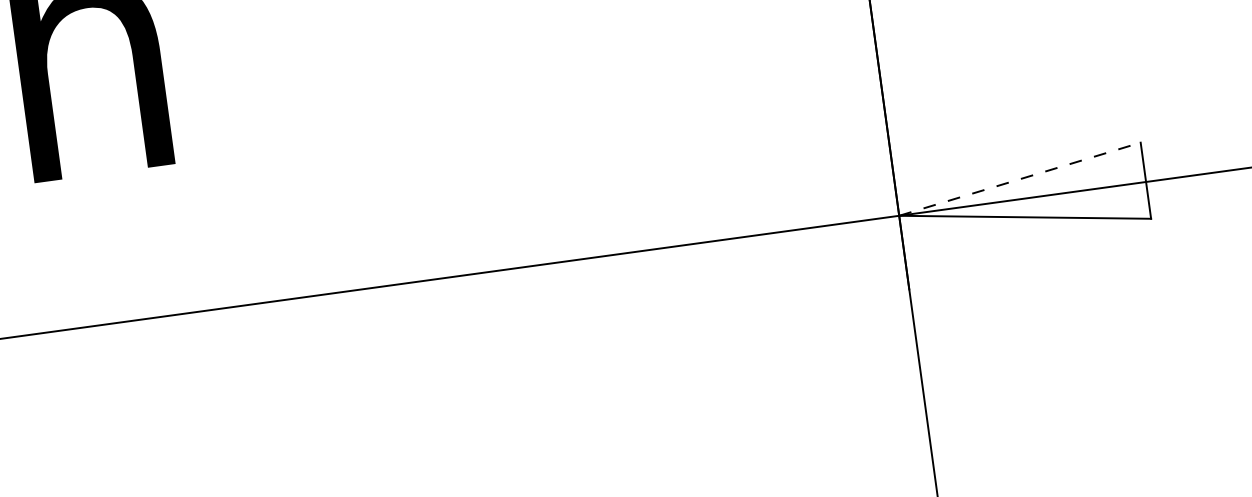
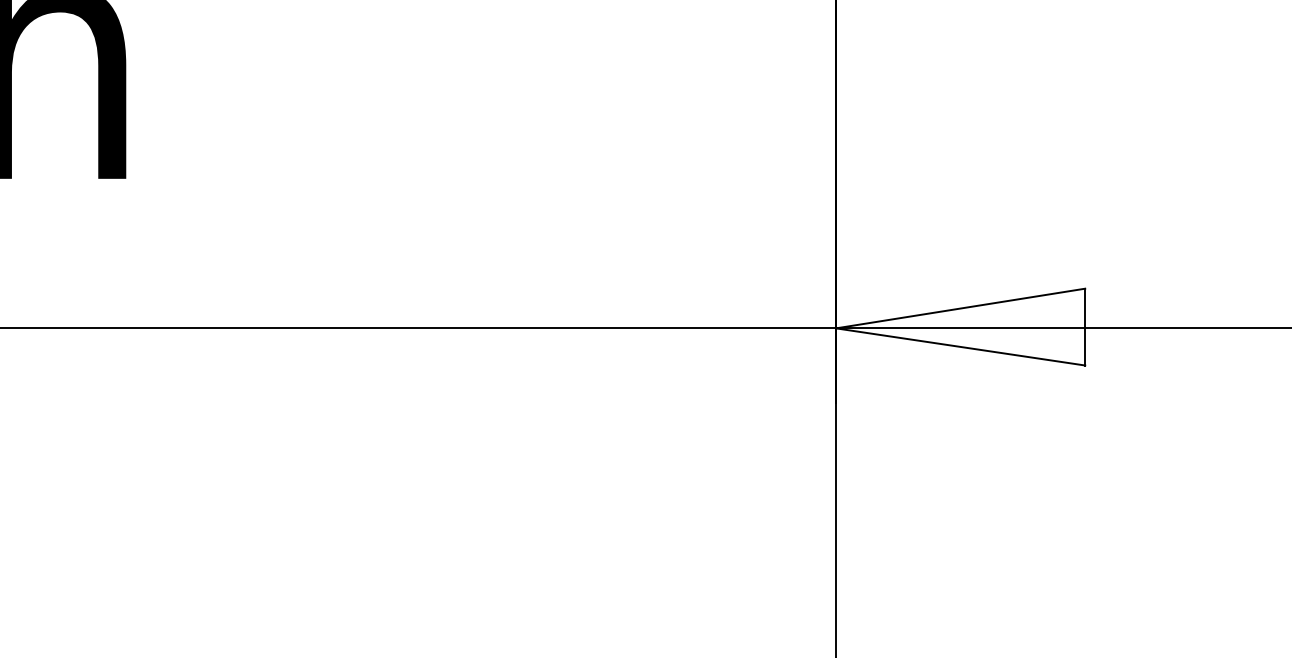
line: (1020, 179) -> (961, 308), dashed -> solid

